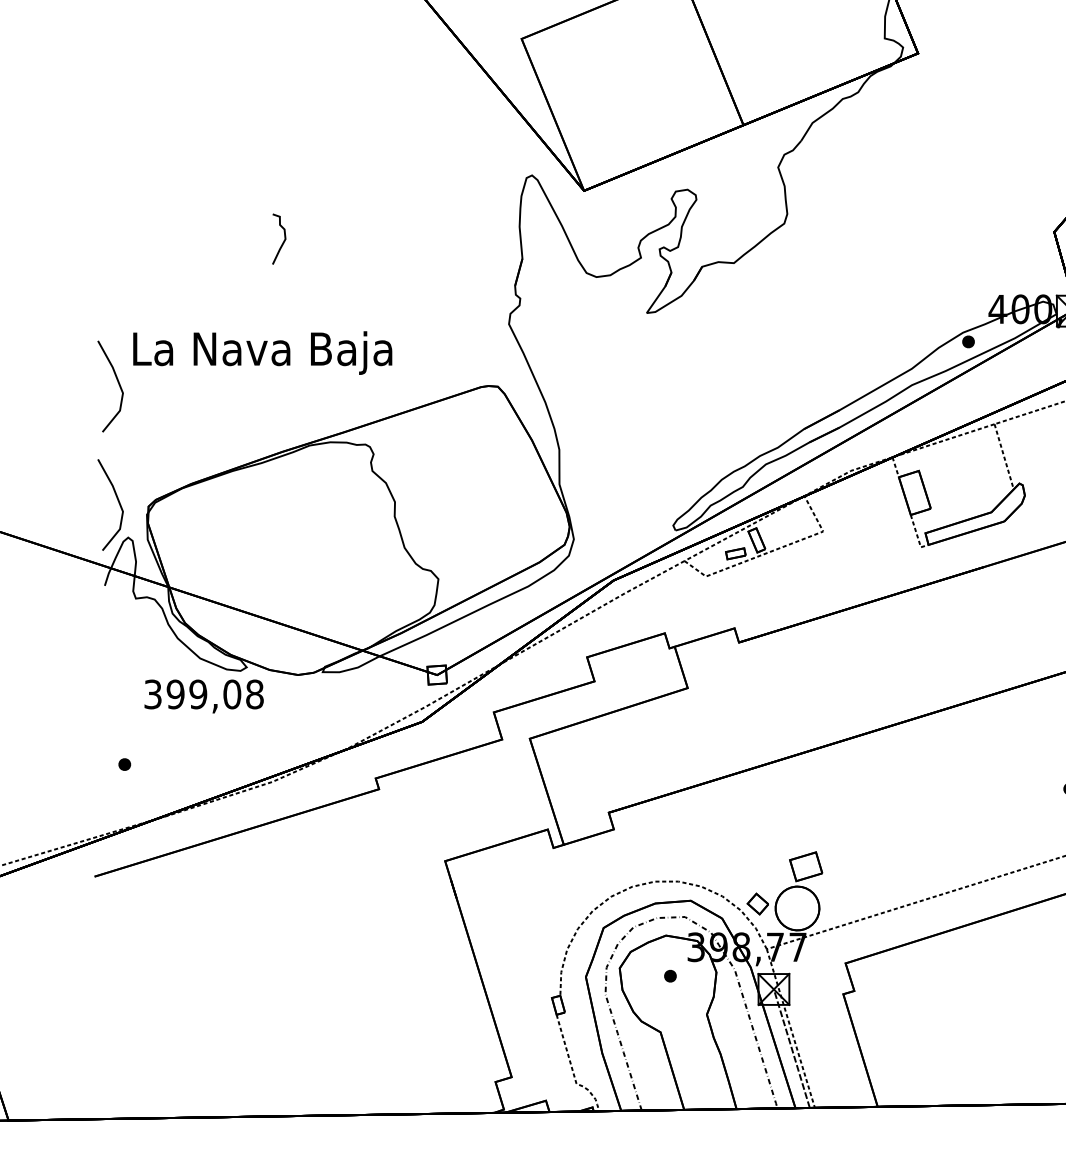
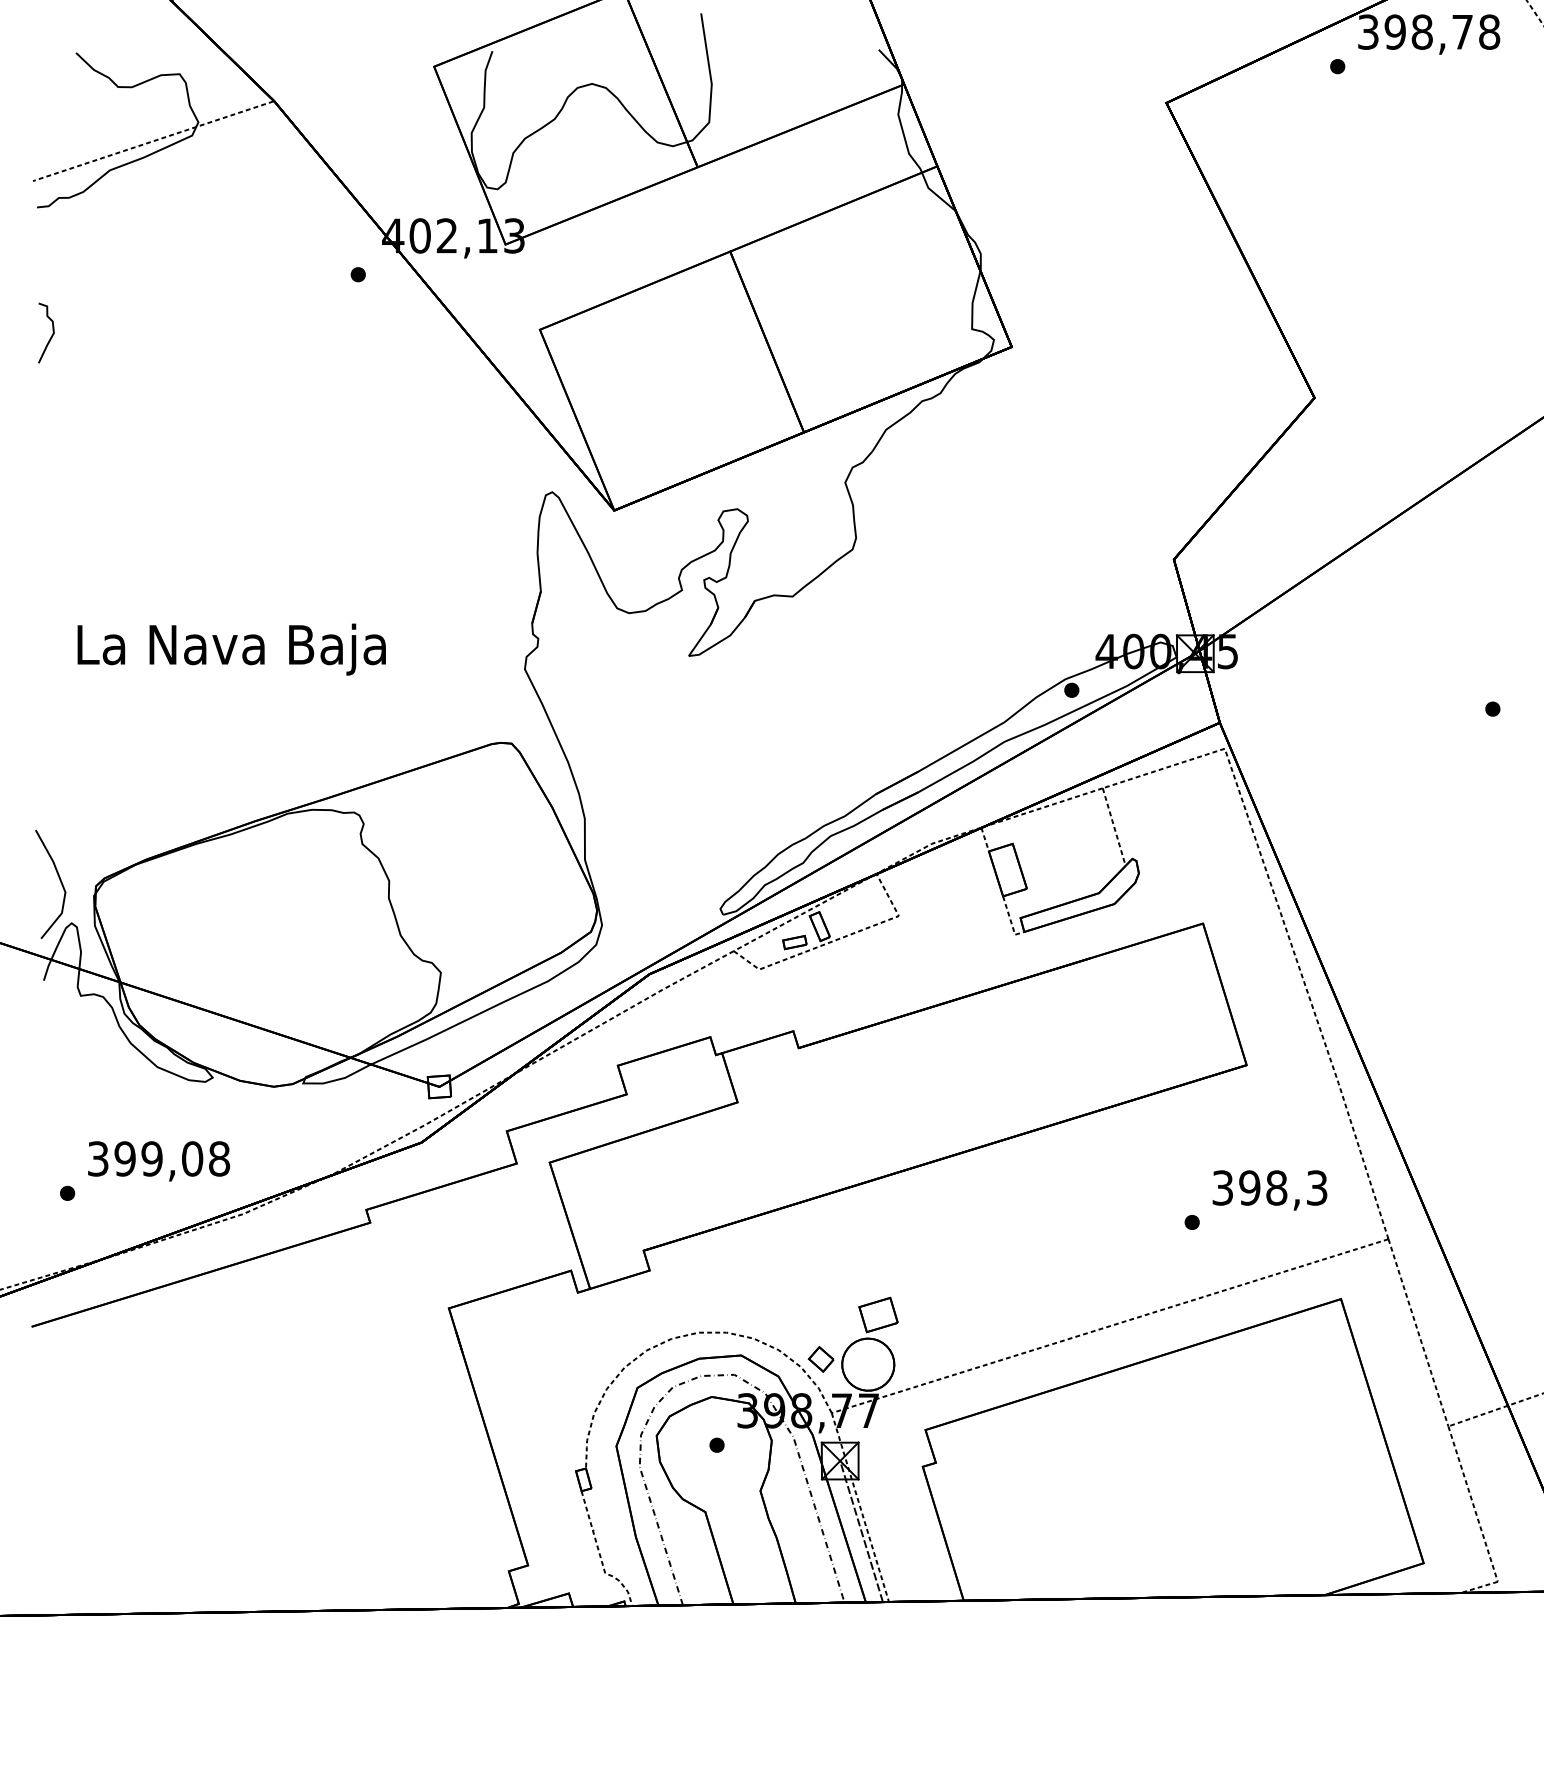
curve: (283, 241) -> (51, 335), moved
text: (262, 352) -> (231, 649), moved
curve: (117, 383) -> (59, 739), removed
text: (204, 696) -> (159, 1161), moved

